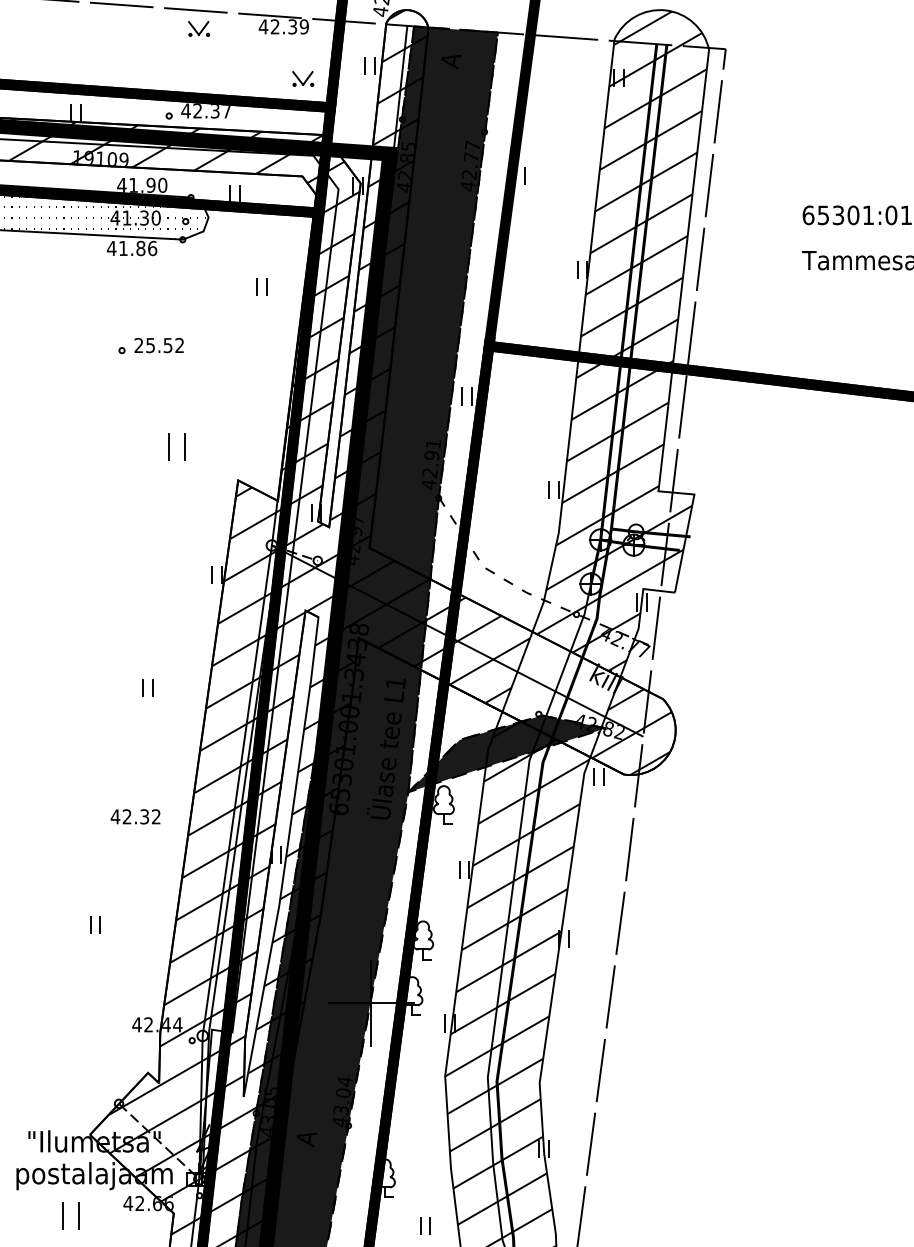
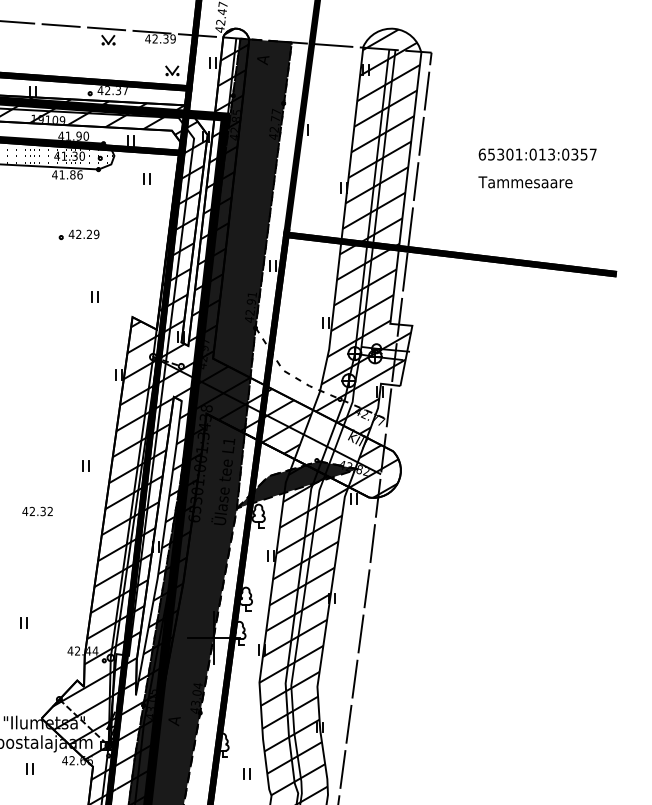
part: (260, 286) -> (146, 178), moved
text: (158, 345) -> (83, 234), 25.52 -> 42.29
part: (176, 446) -> (94, 296), size x0.62
part: (146, 688) -> (85, 465), moved
text: (135, 816) -> (37, 511), moved
part: (94, 924) -> (23, 622), moved
part: (70, 1216) -> (29, 768), size x0.62

